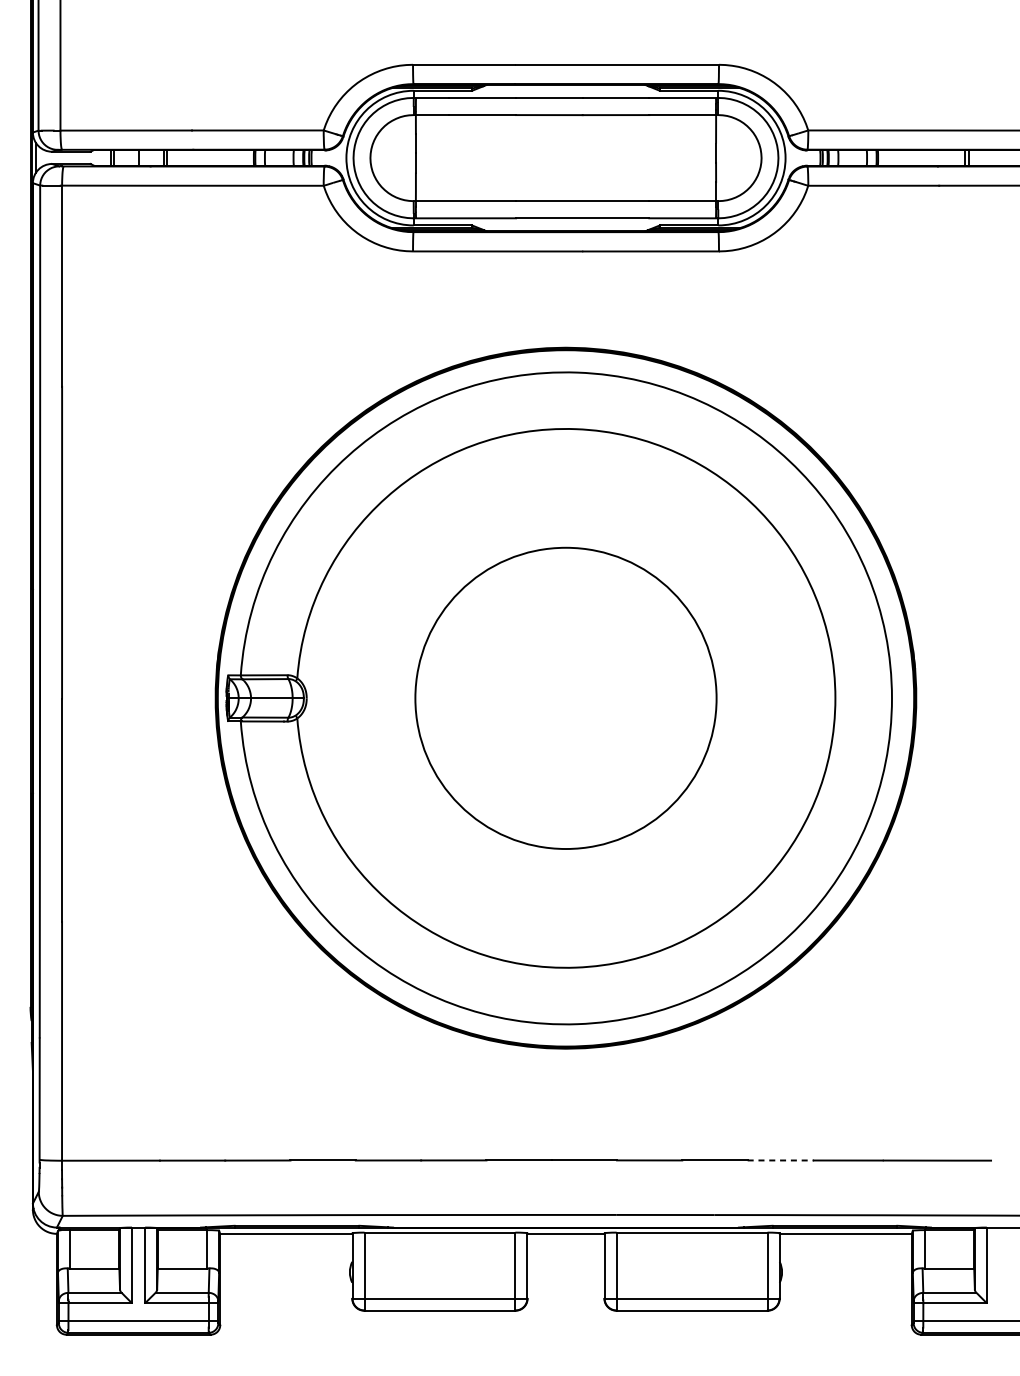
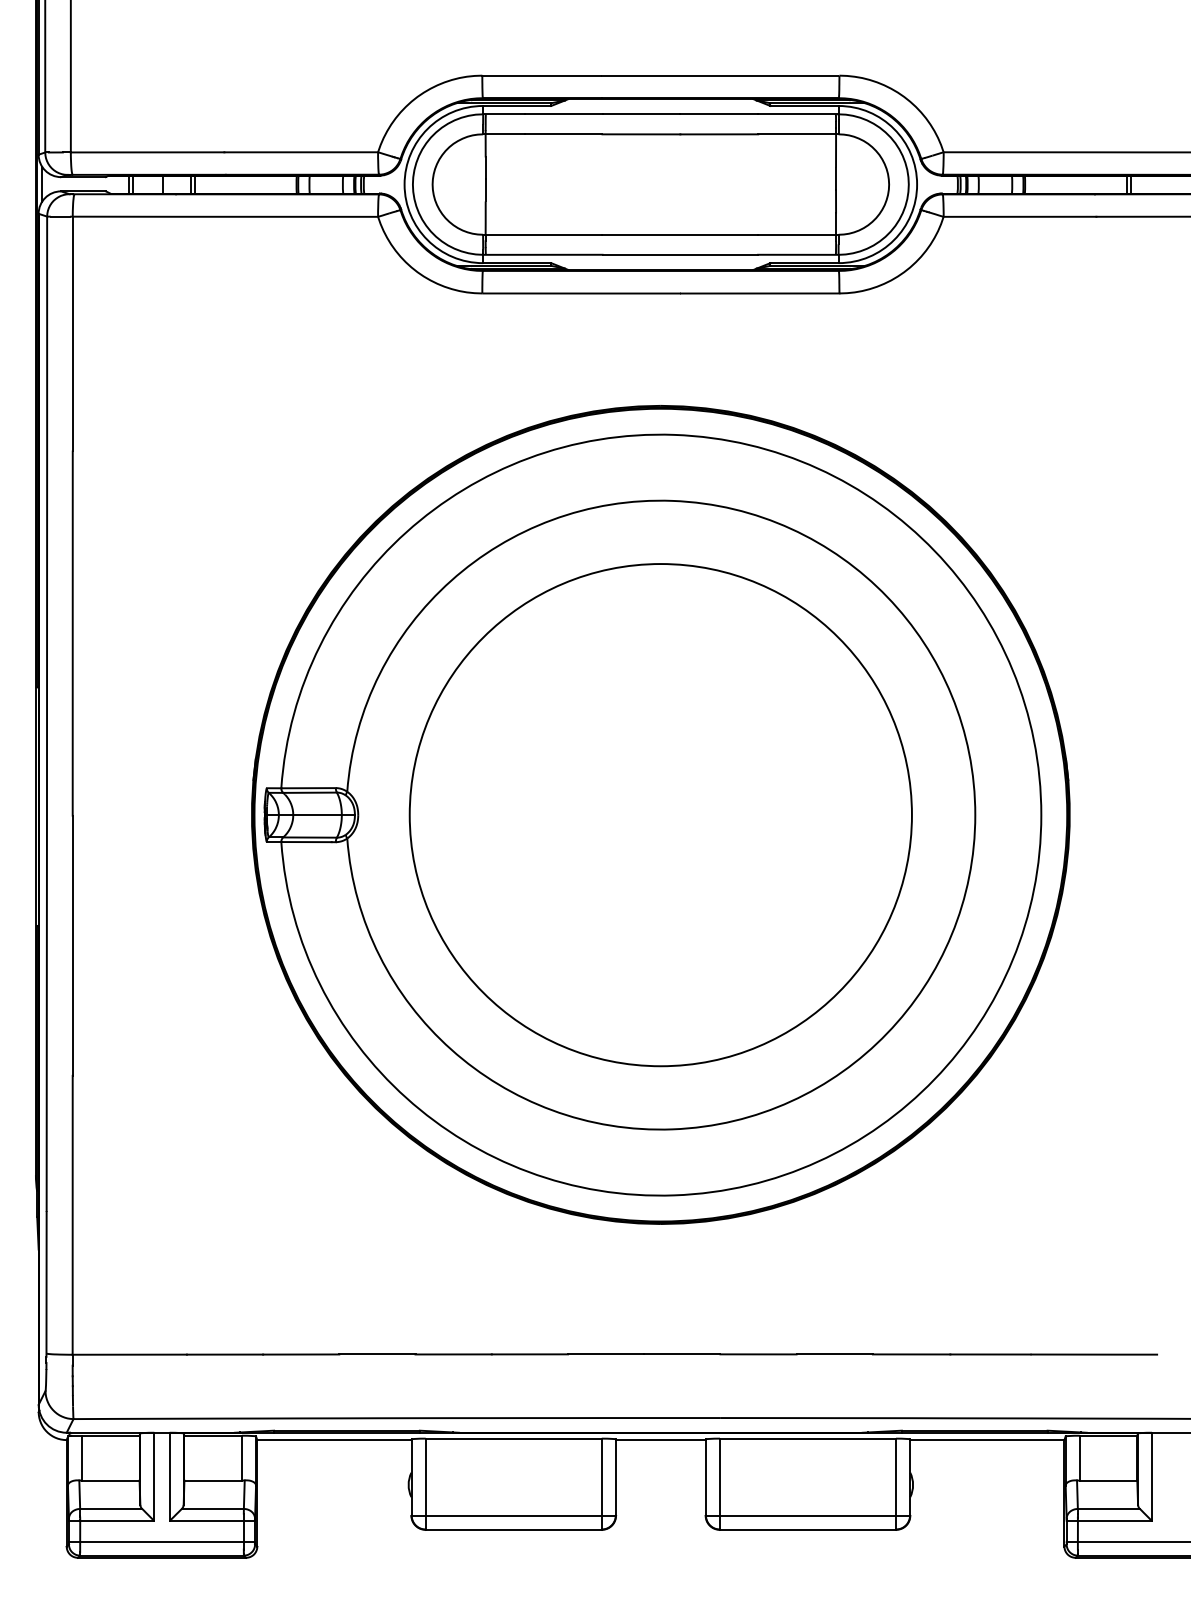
circle: (565, 698) -> (660, 815), size x1.43
line: (780, 1160) -> (911, 1354), dashed -> solid

